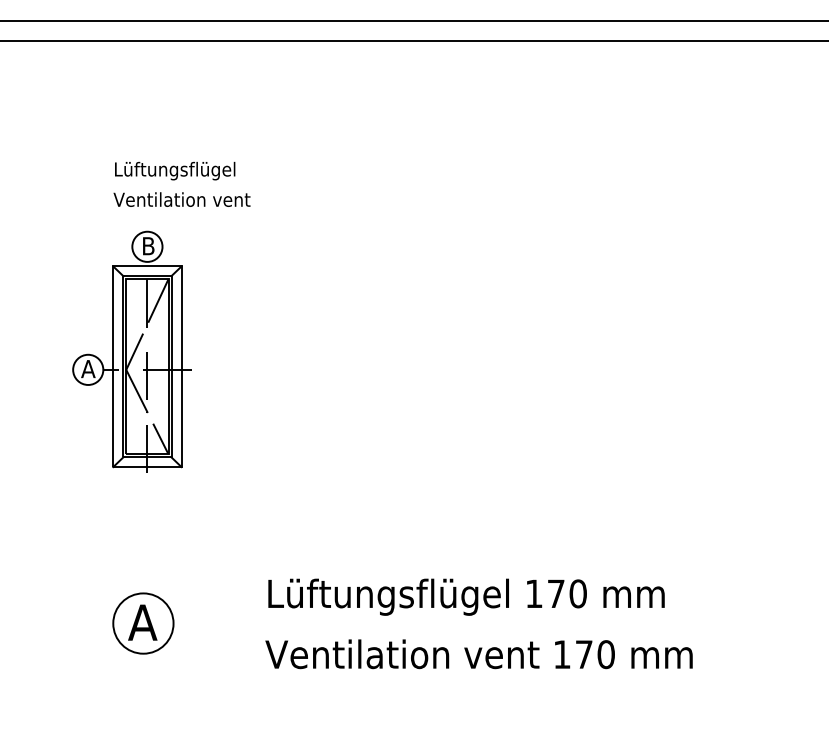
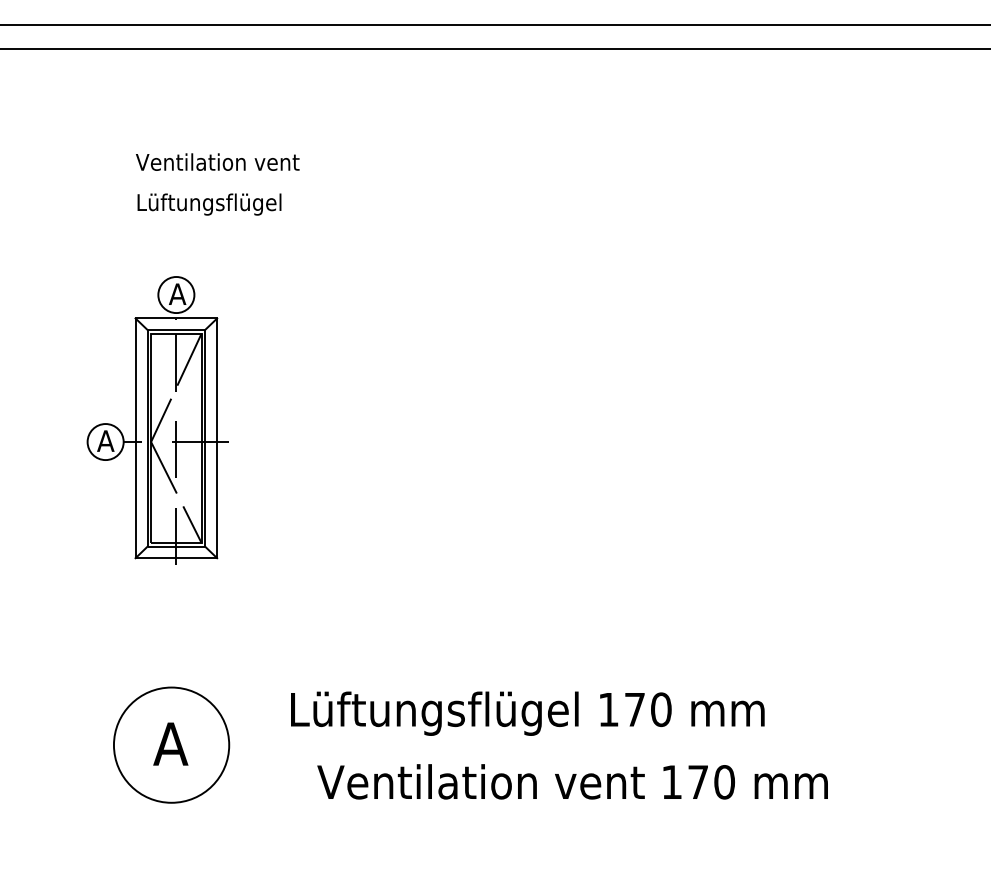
text: (181, 199) -> (217, 161), moved
text: (148, 246) -> (177, 294), B -> A
text: (466, 596) -> (527, 712), moved
circle: (143, 623) -> (171, 745), size x1.6

